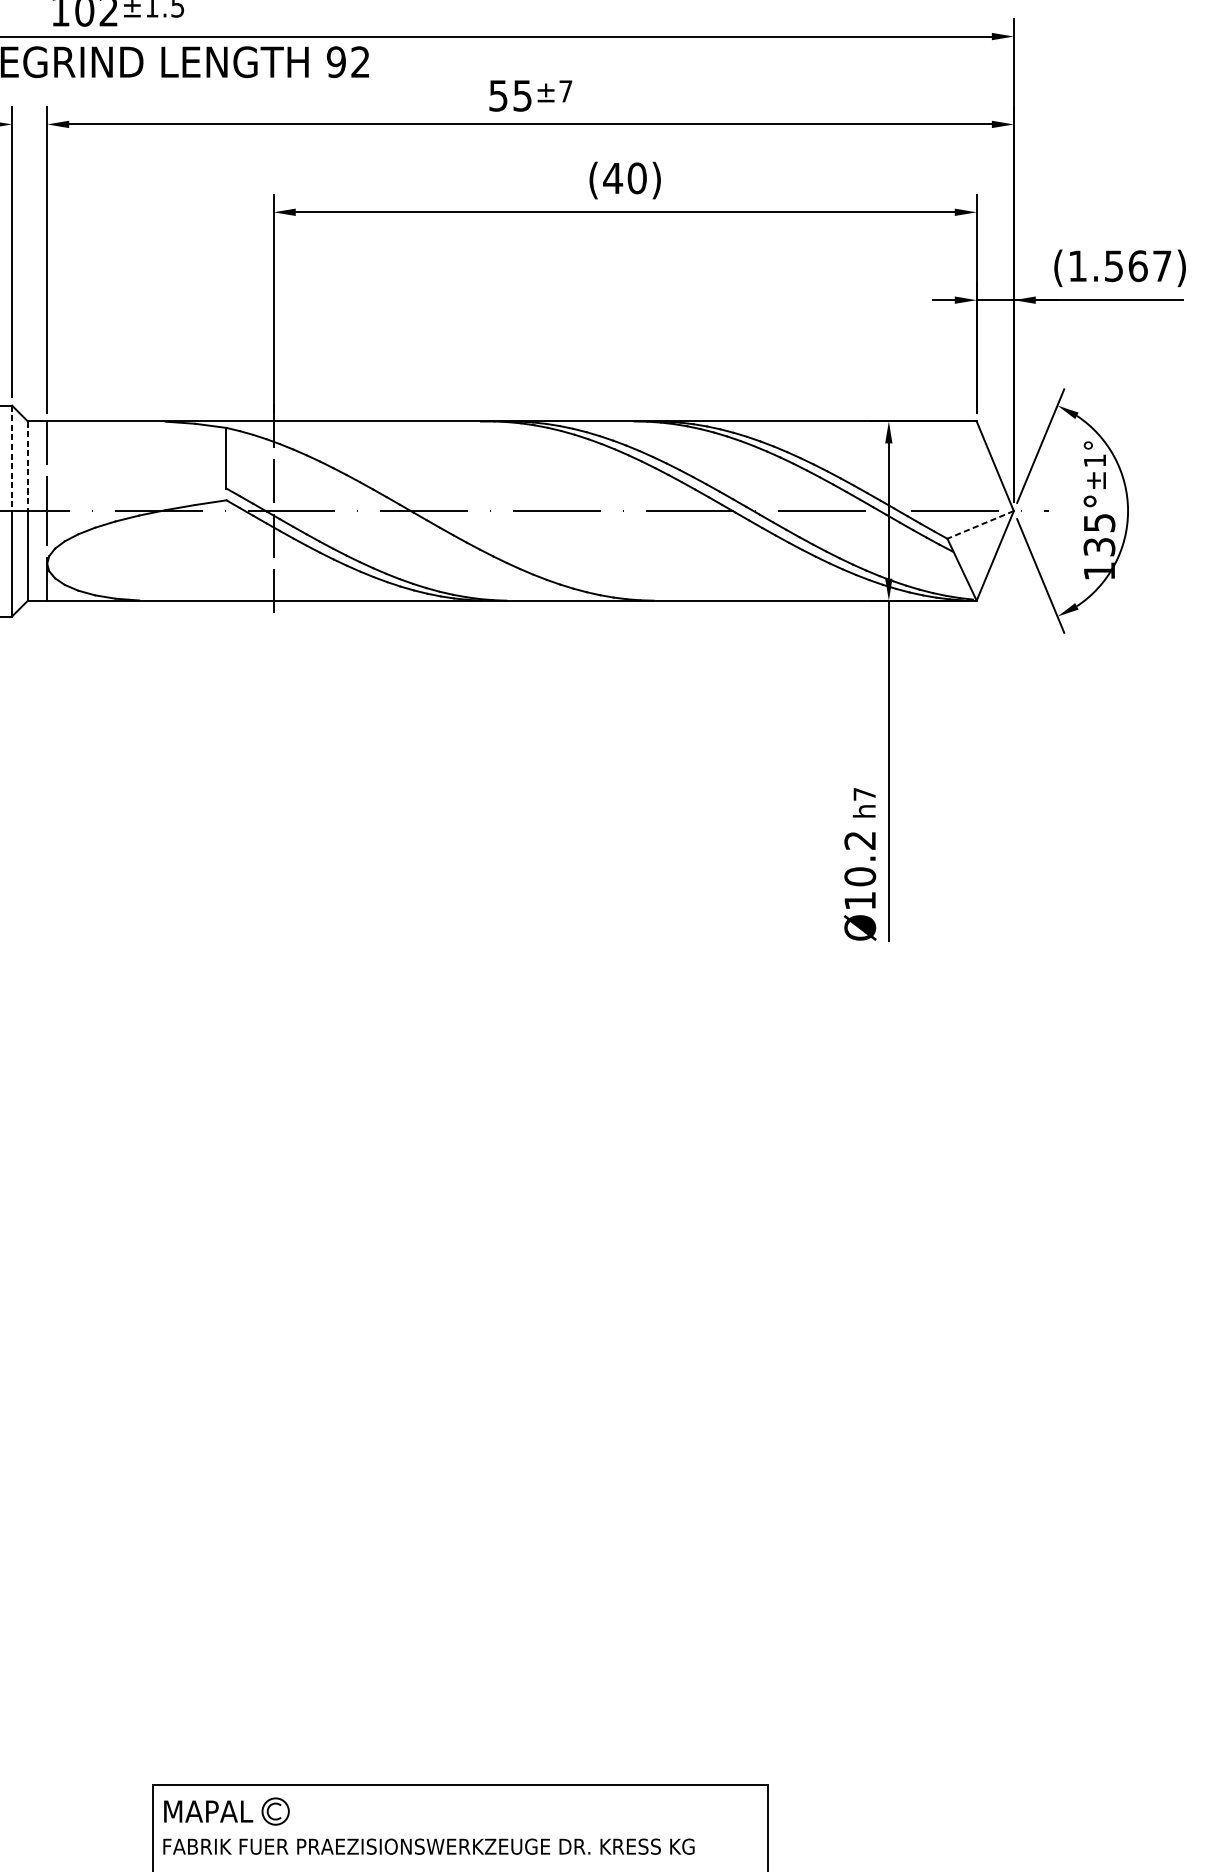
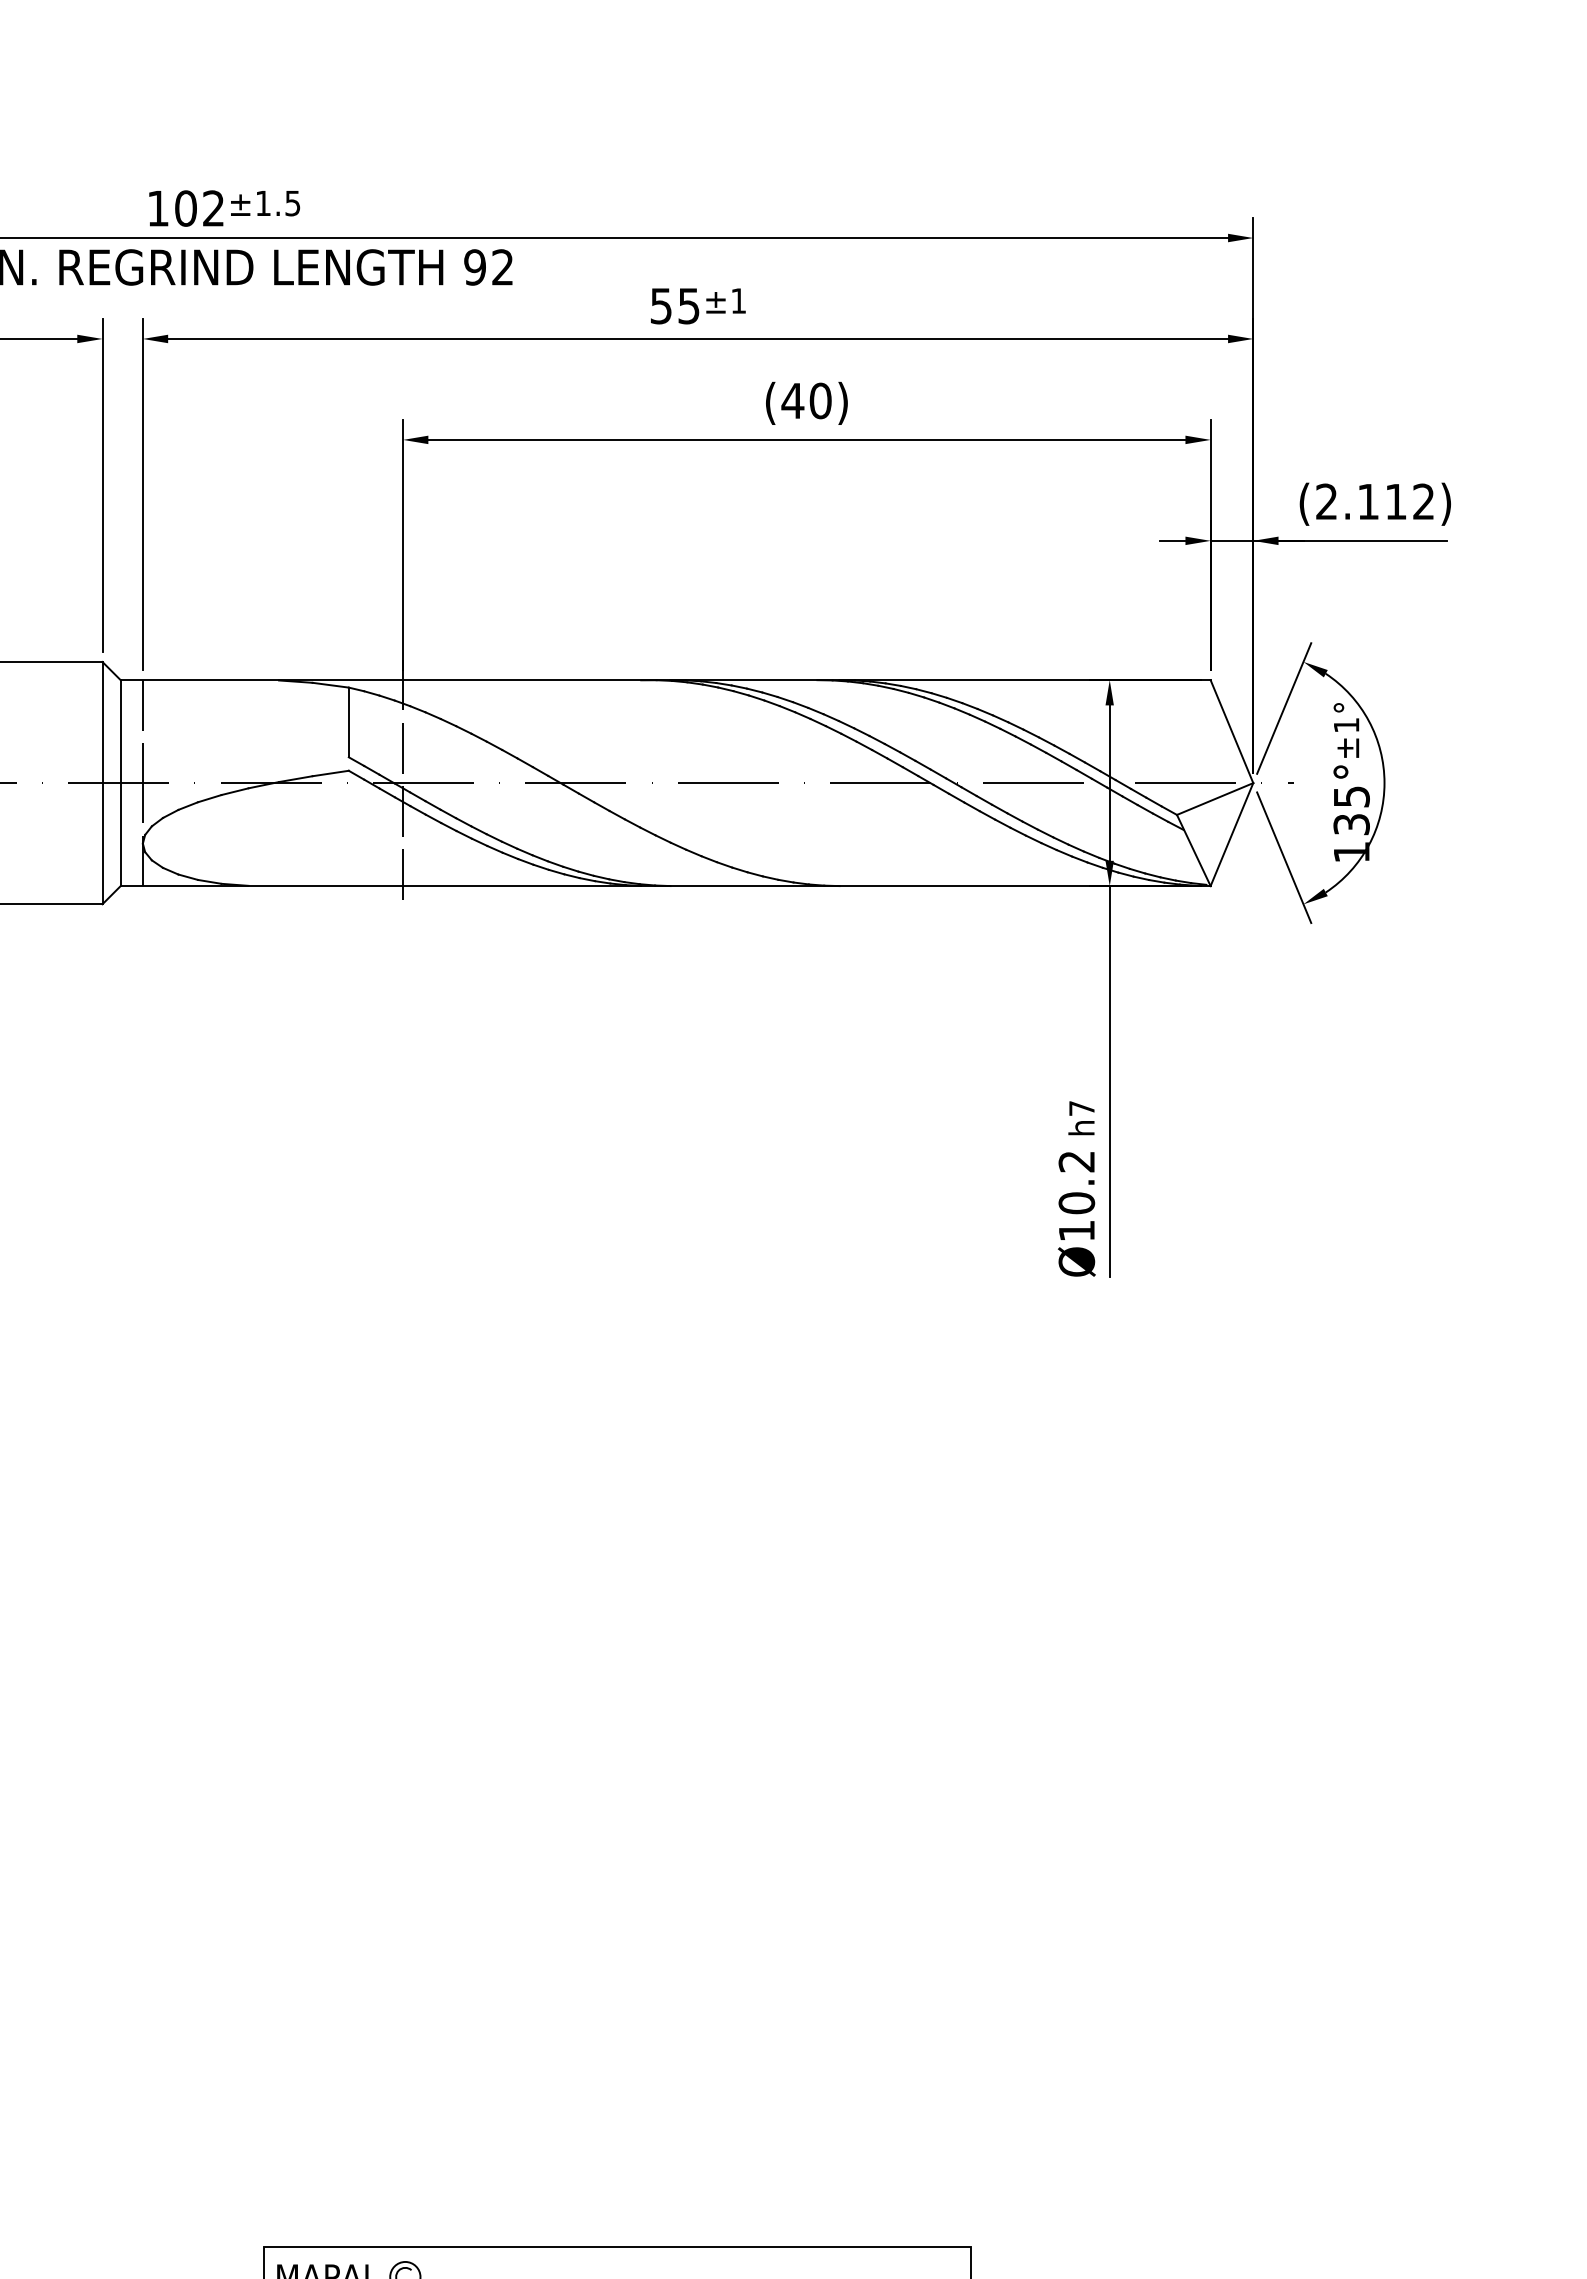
text: (565, 90) -> (738, 300), ±7 -> ±1
text: (1120, 265) -> (1375, 501), (1.567) -> (2.112)
line: (12, 458) -> (102, 722), dashed -> solid
line: (27, 467) -> (120, 732), dashed -> solid
line: (980, 525) -> (1214, 799), dashed -> solid

